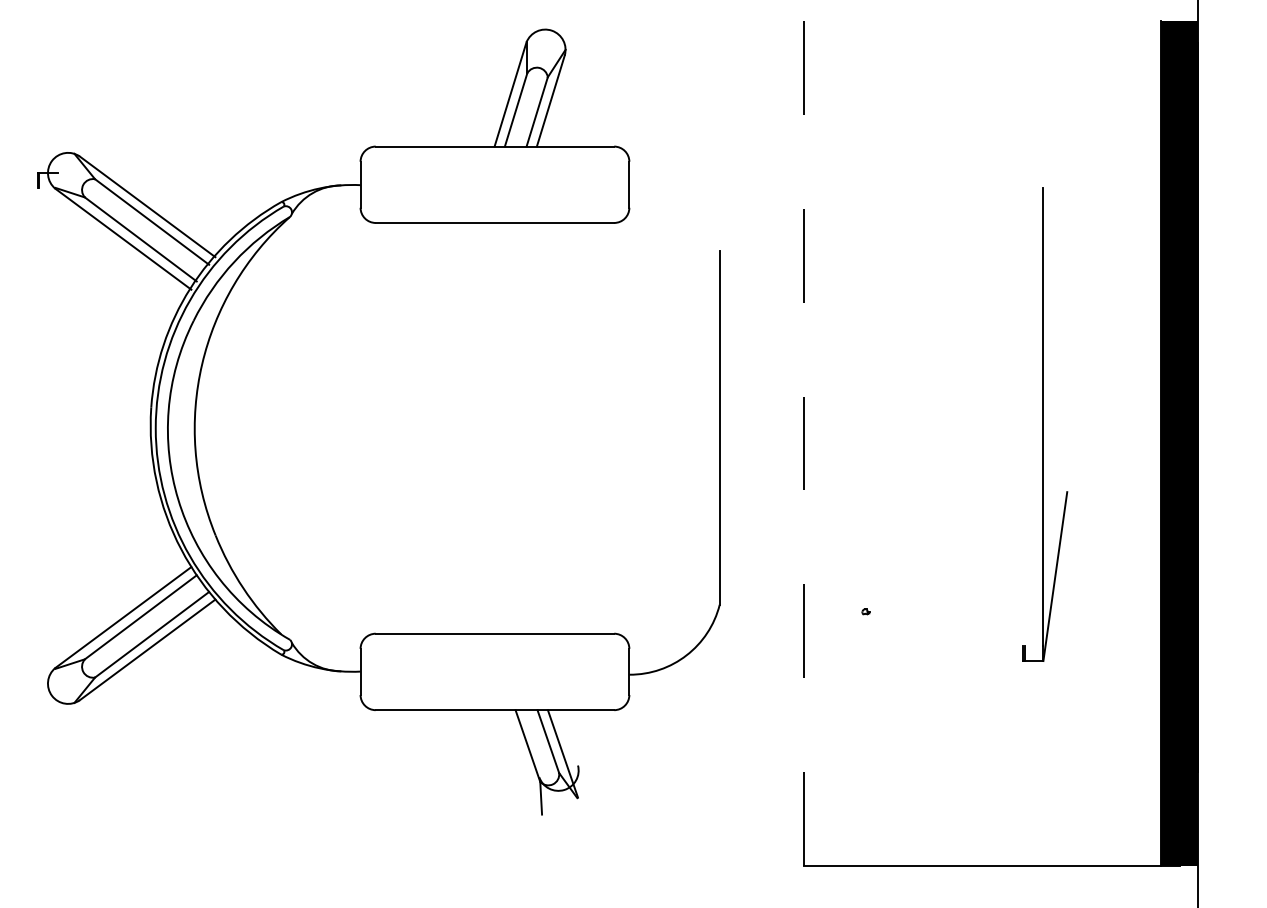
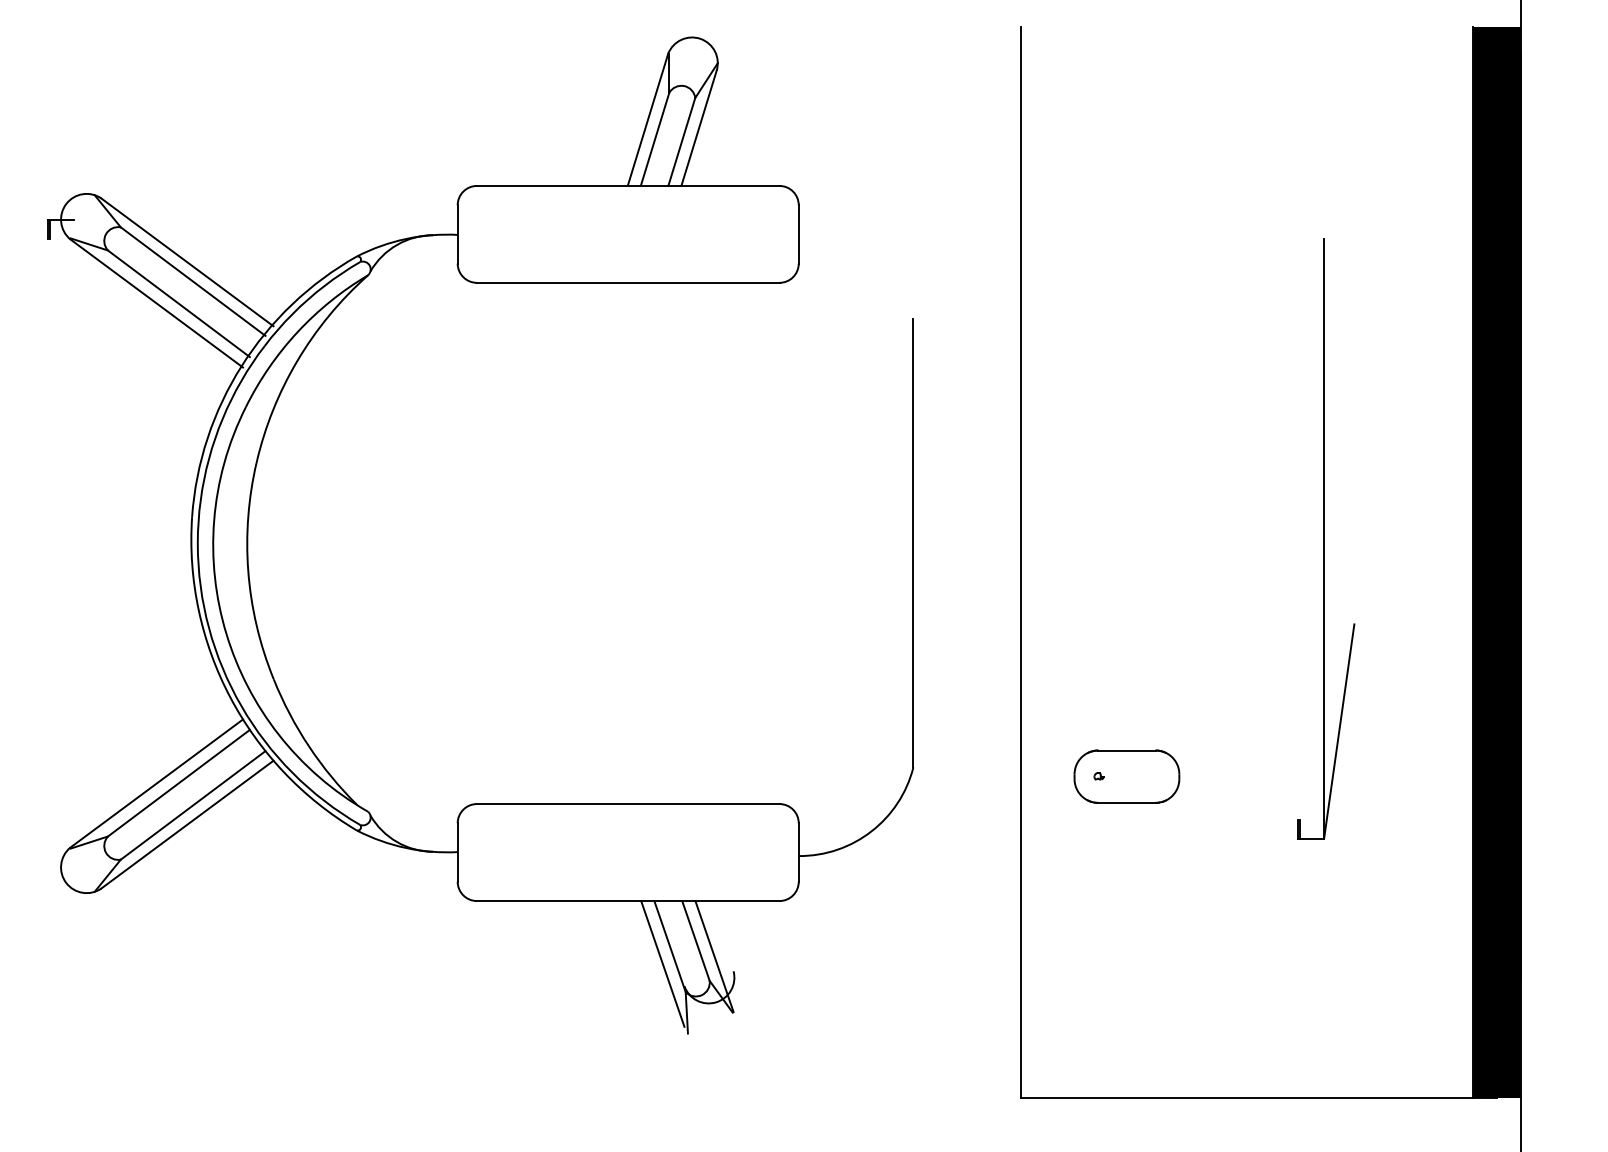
line: (804, 443) -> (1020, 562), dashed -> solid
part: (887, 612) -> (1126, 776), added
line: (521, 759) -> (662, 963), added

